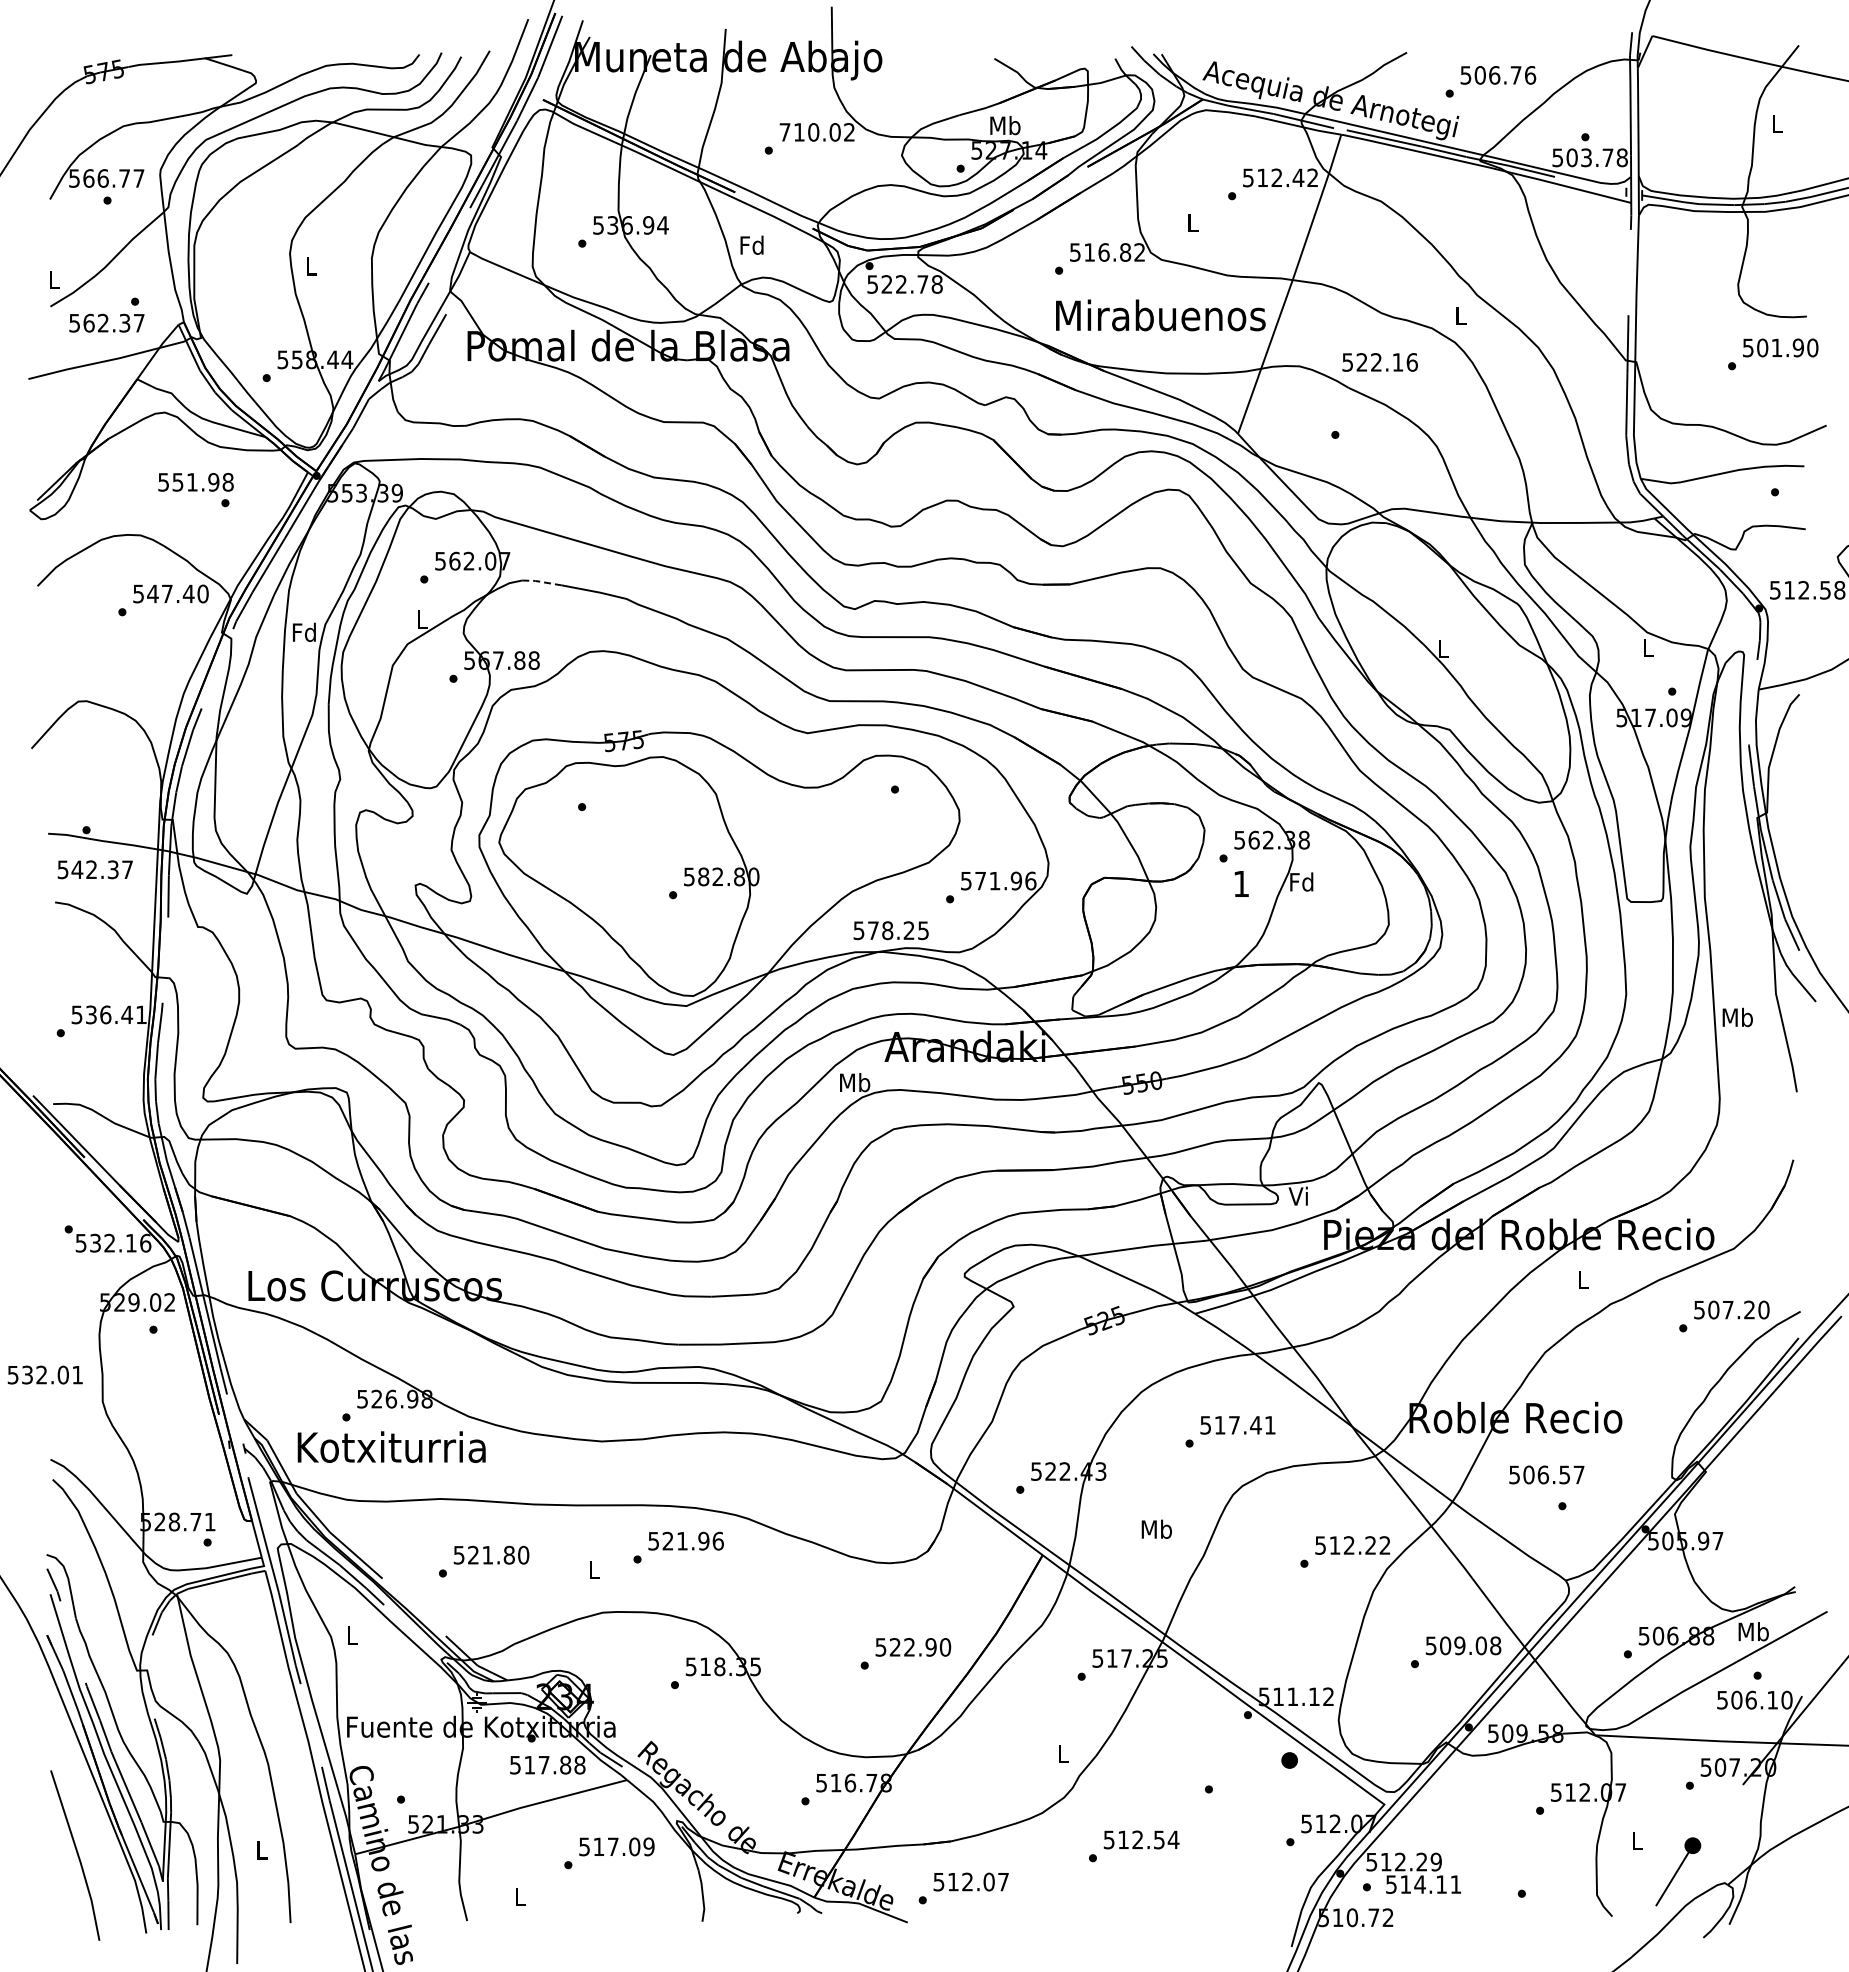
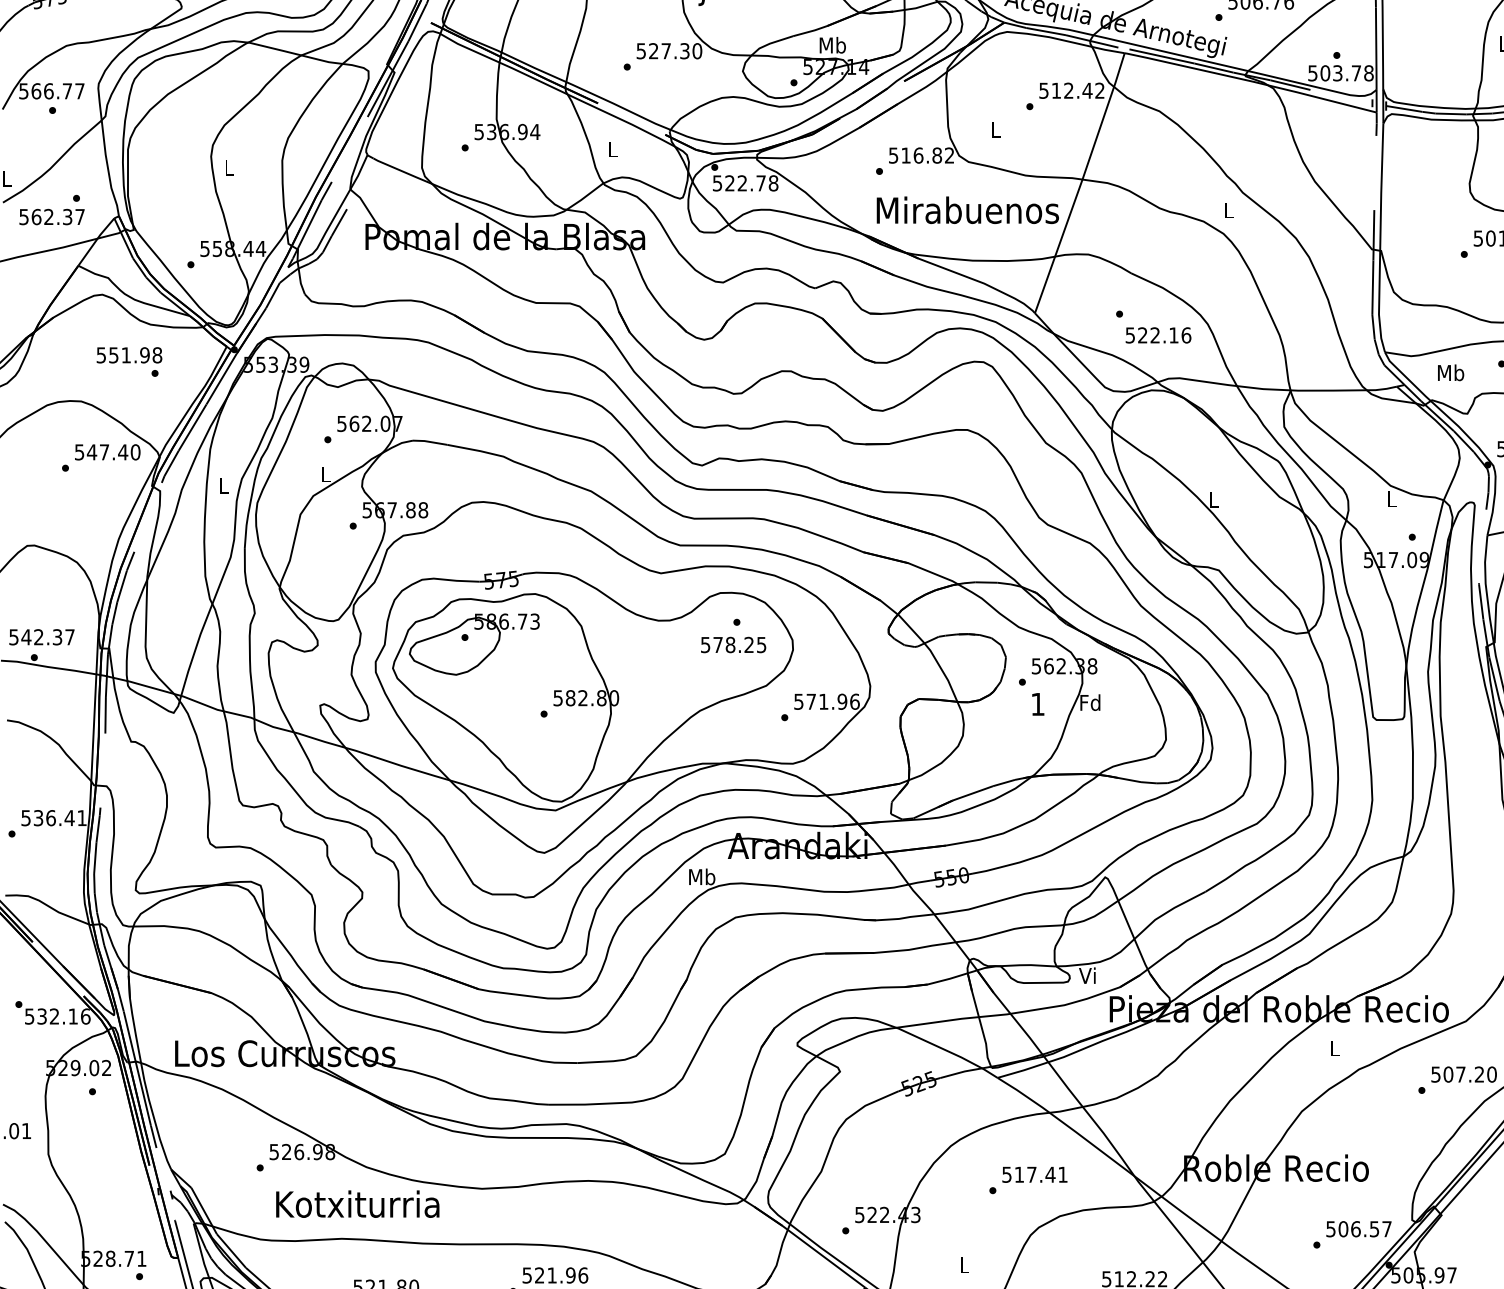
text: (817, 132) -> (669, 51), 710.02 -> 527.30
text: (751, 244) -> (612, 148), Fd -> L
text: (1379, 362) -> (1157, 335), moved
line: (541, 581) -> (429, 441), dashed -> solid
text: (304, 631) -> (223, 484), Fd -> L
part: (592, 814) -> (474, 643), added
text: (94, 869) -> (41, 637), moved
text: (890, 930) -> (732, 644), moved
text: (1737, 1017) -> (1450, 372), moved
text: (391, 1446) -> (357, 1203), moved
text: (1546, 1474) -> (1358, 1228), moved
text: (1156, 1528) -> (964, 1264), Mb -> L

